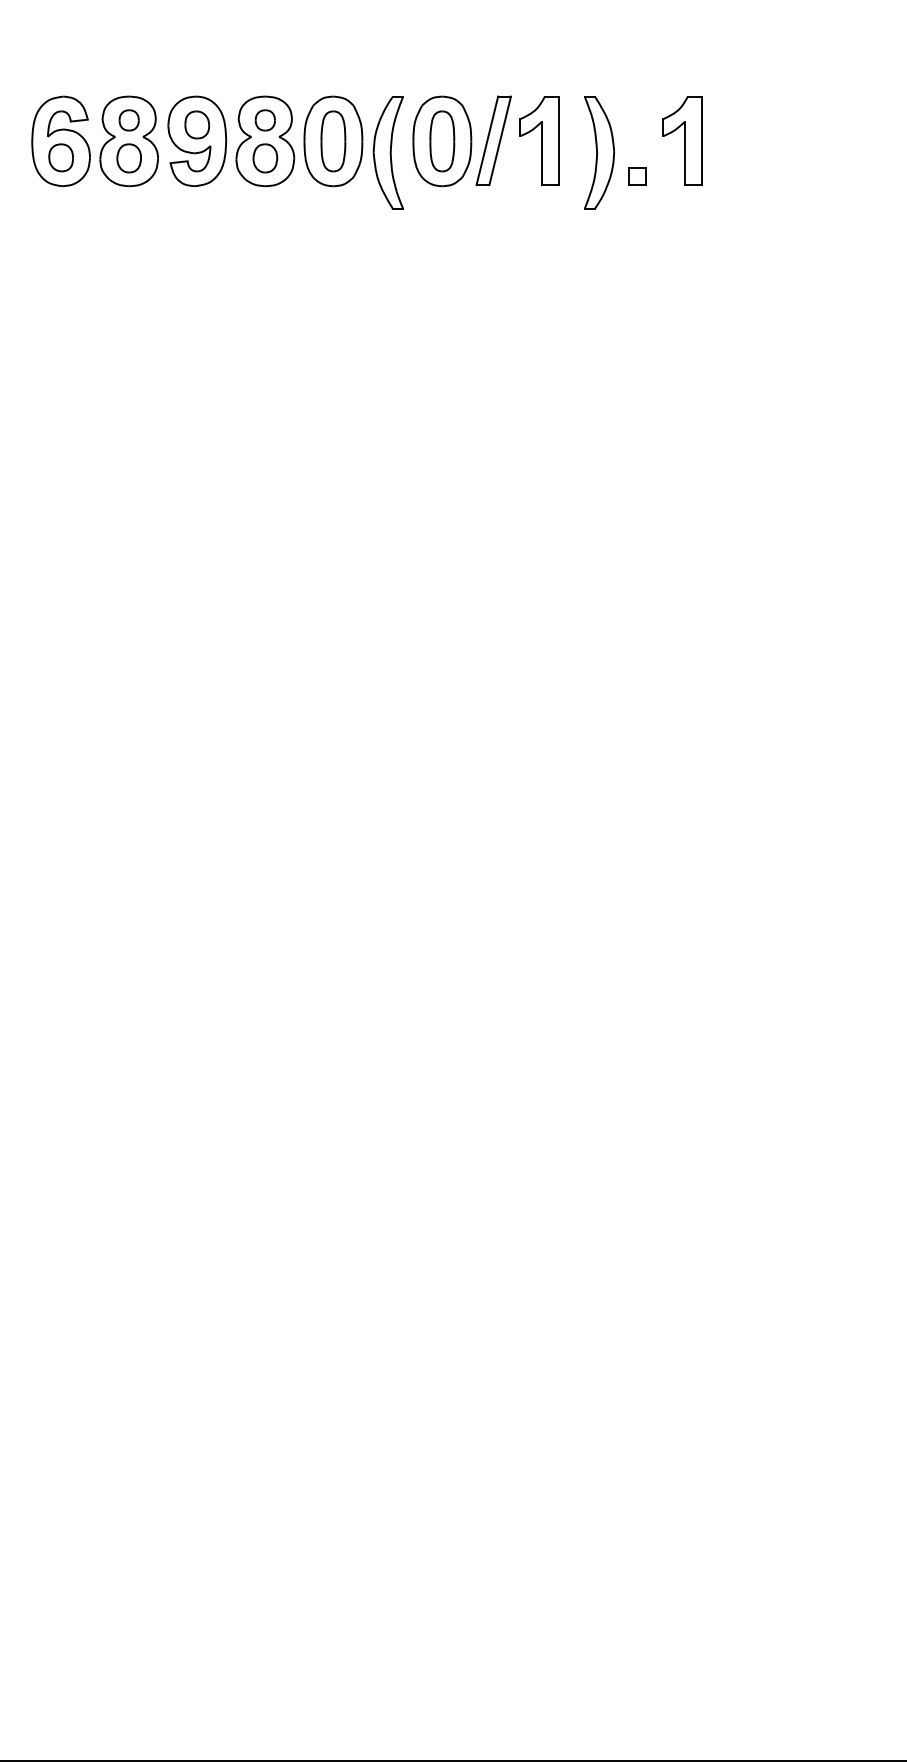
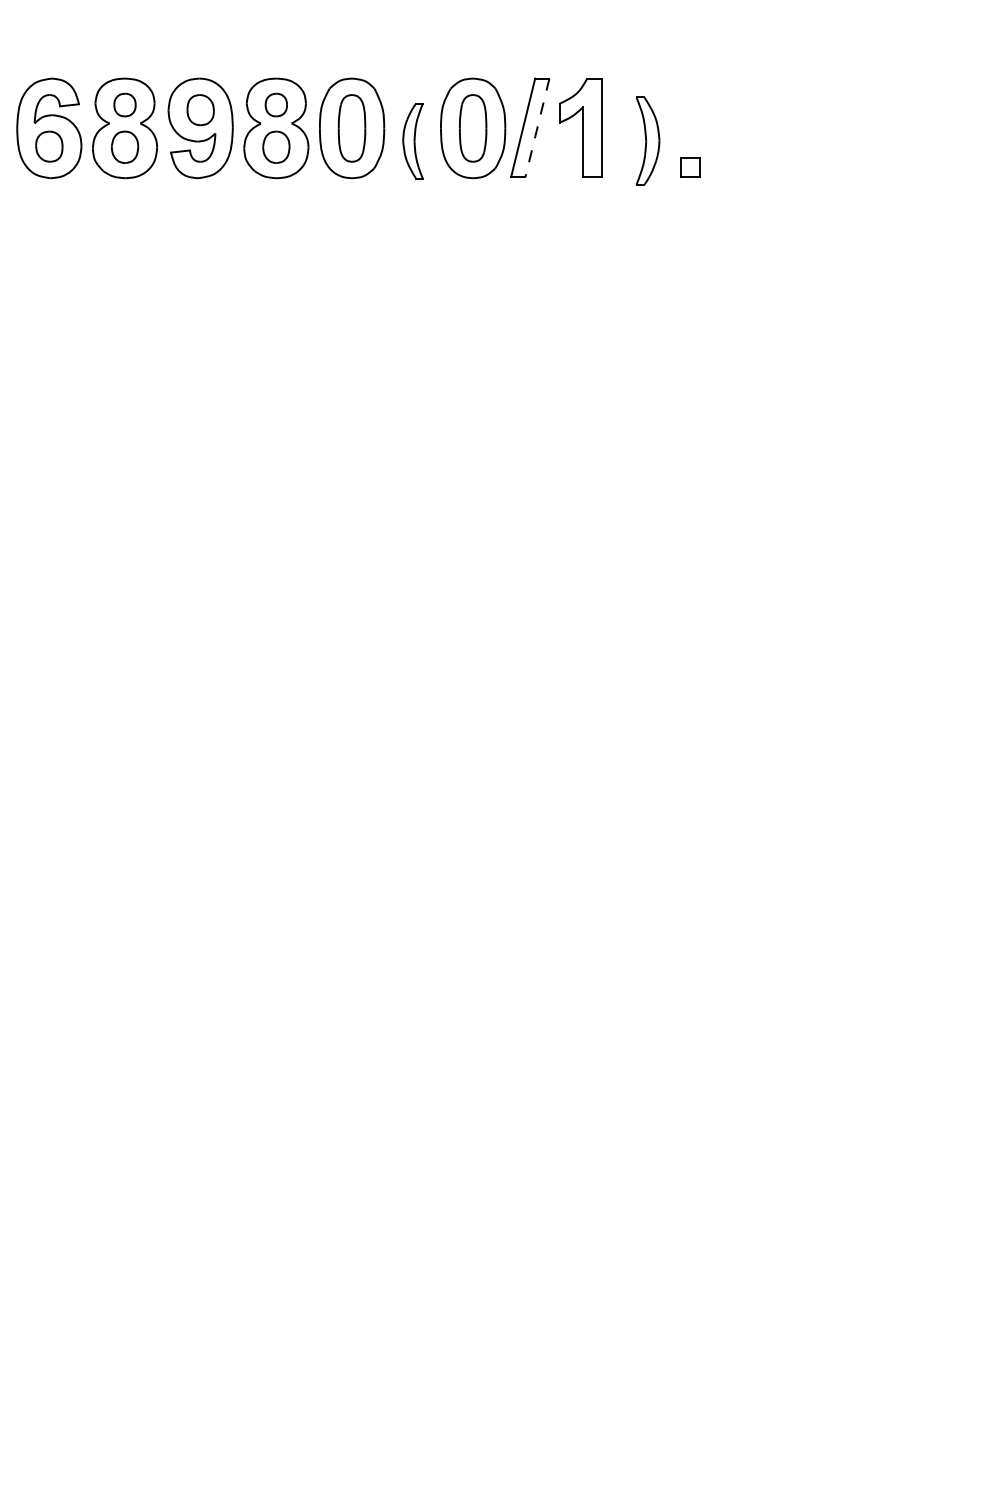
line: (500, 140) -> (537, 127), solid -> dashed
part: (682, 140) -> (740, 127), removed
part: (387, 152) -> (412, 140), size x0.6
part: (599, 152) -> (647, 140), size x0.7

